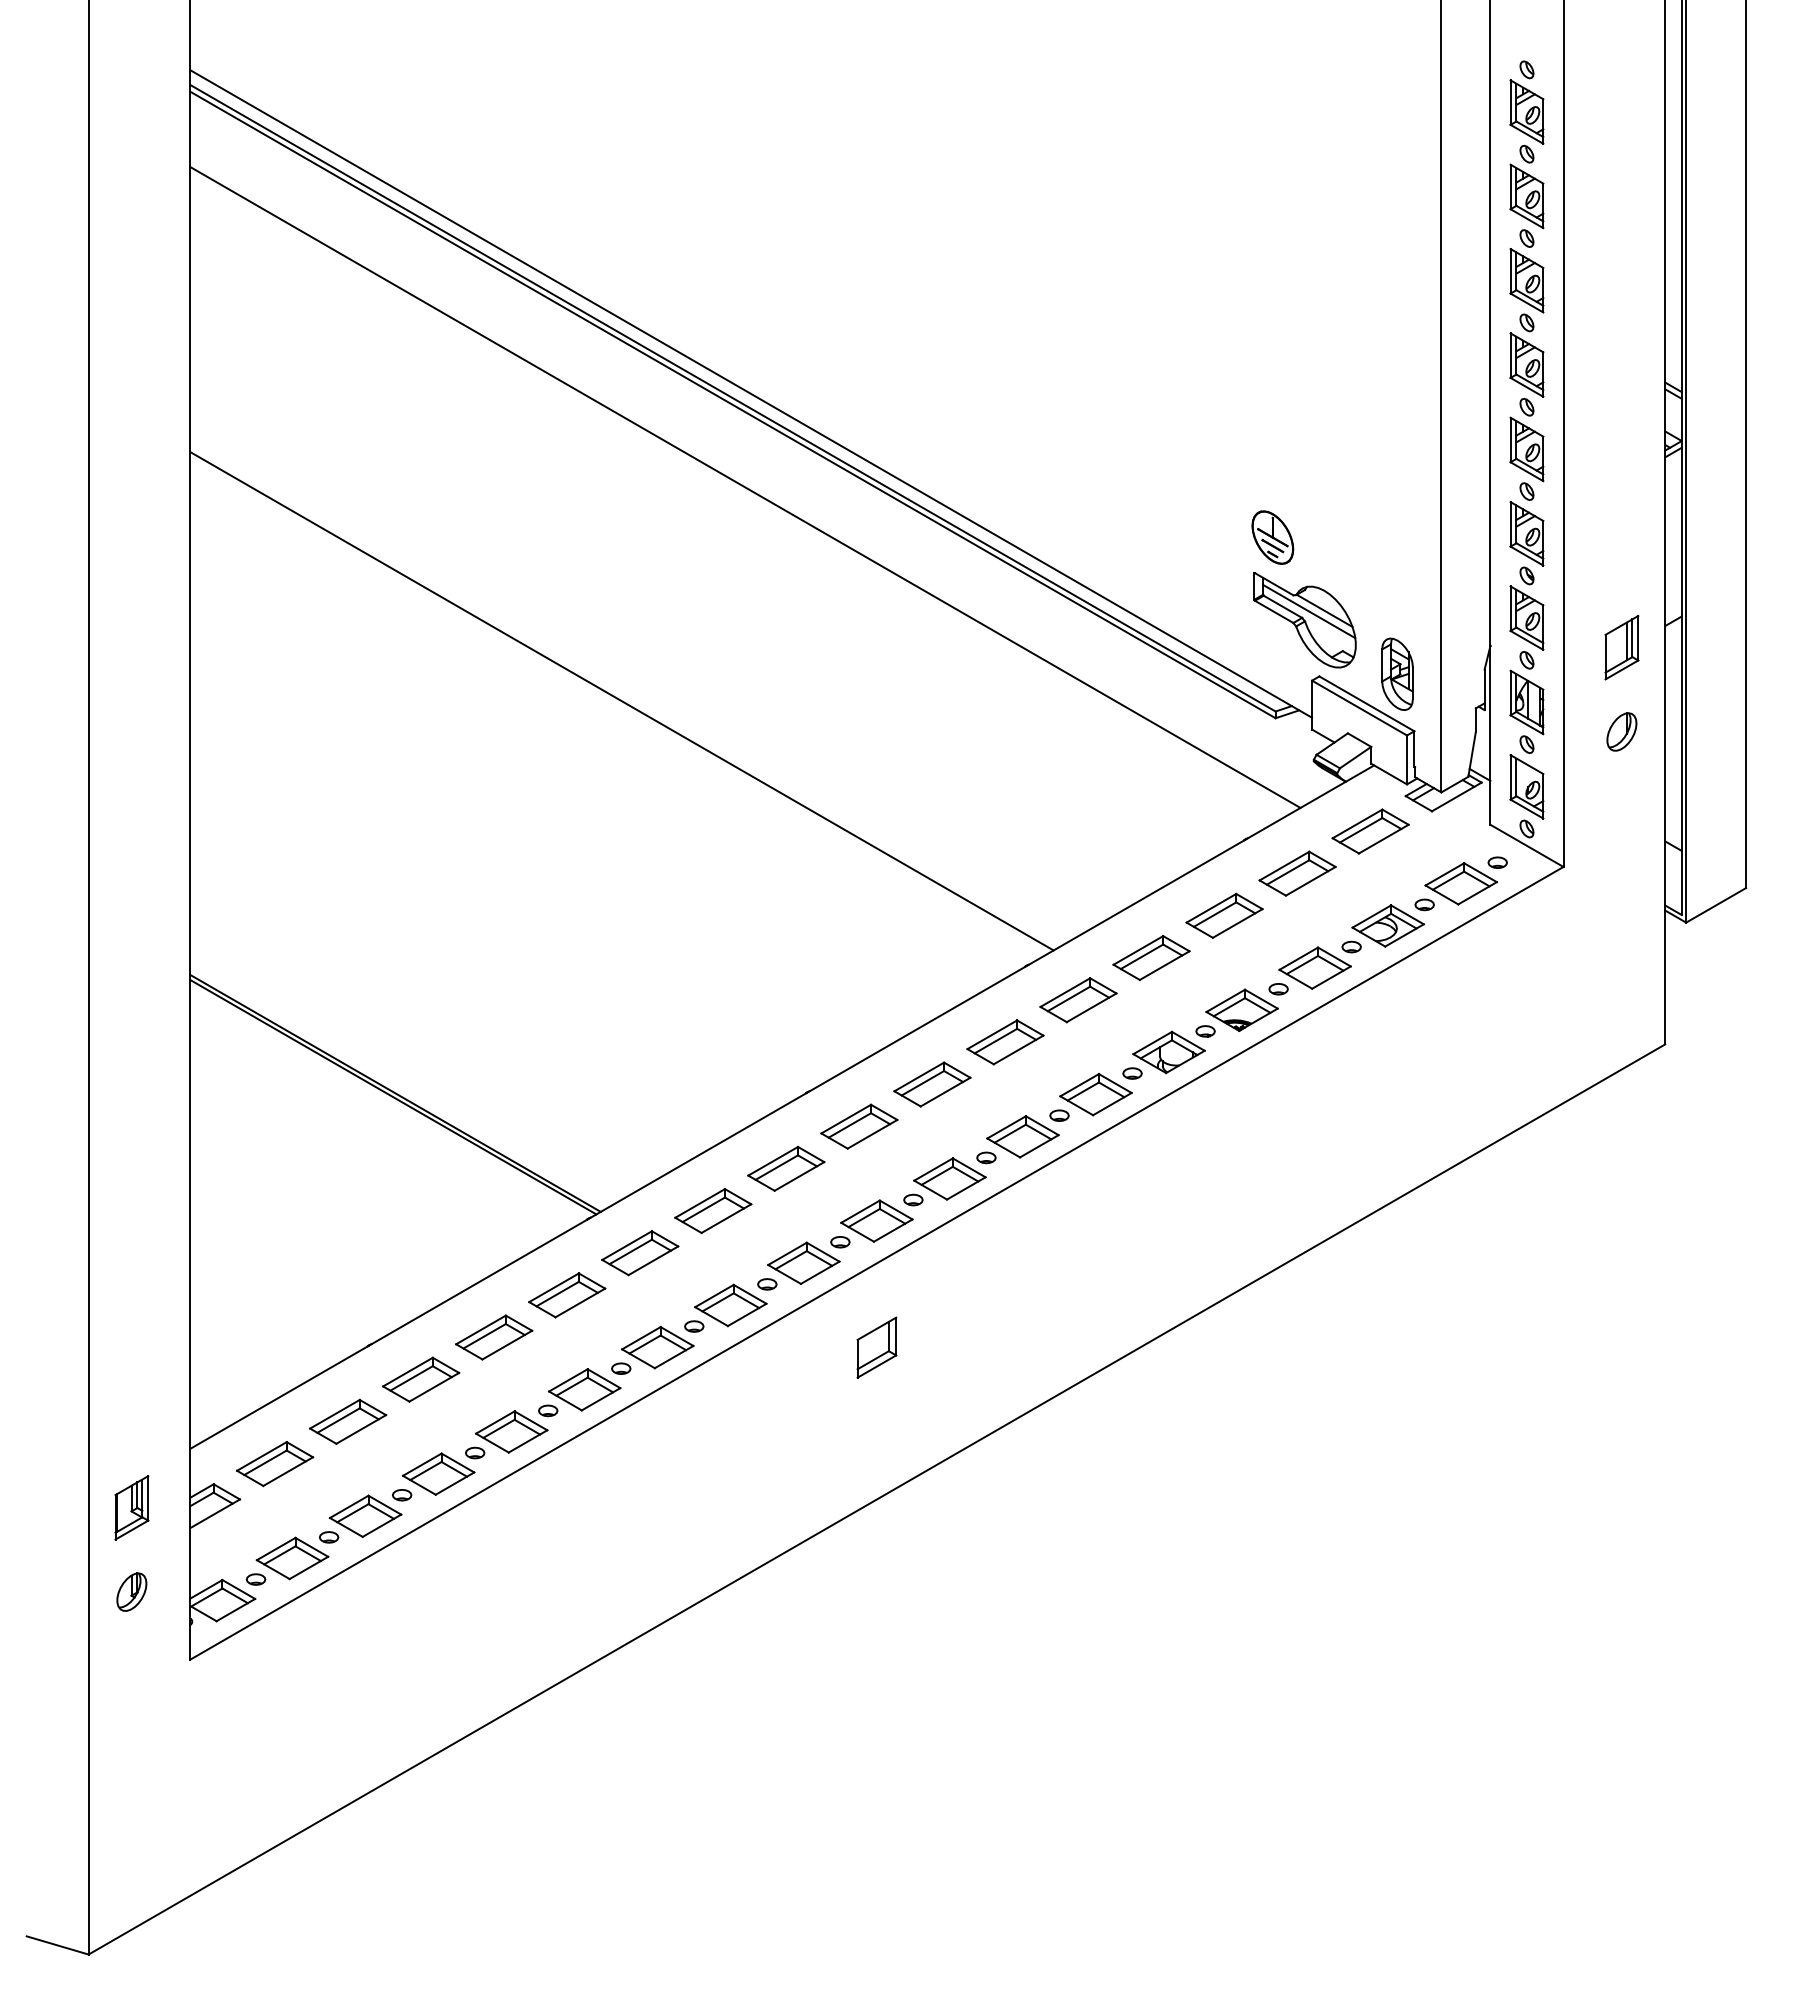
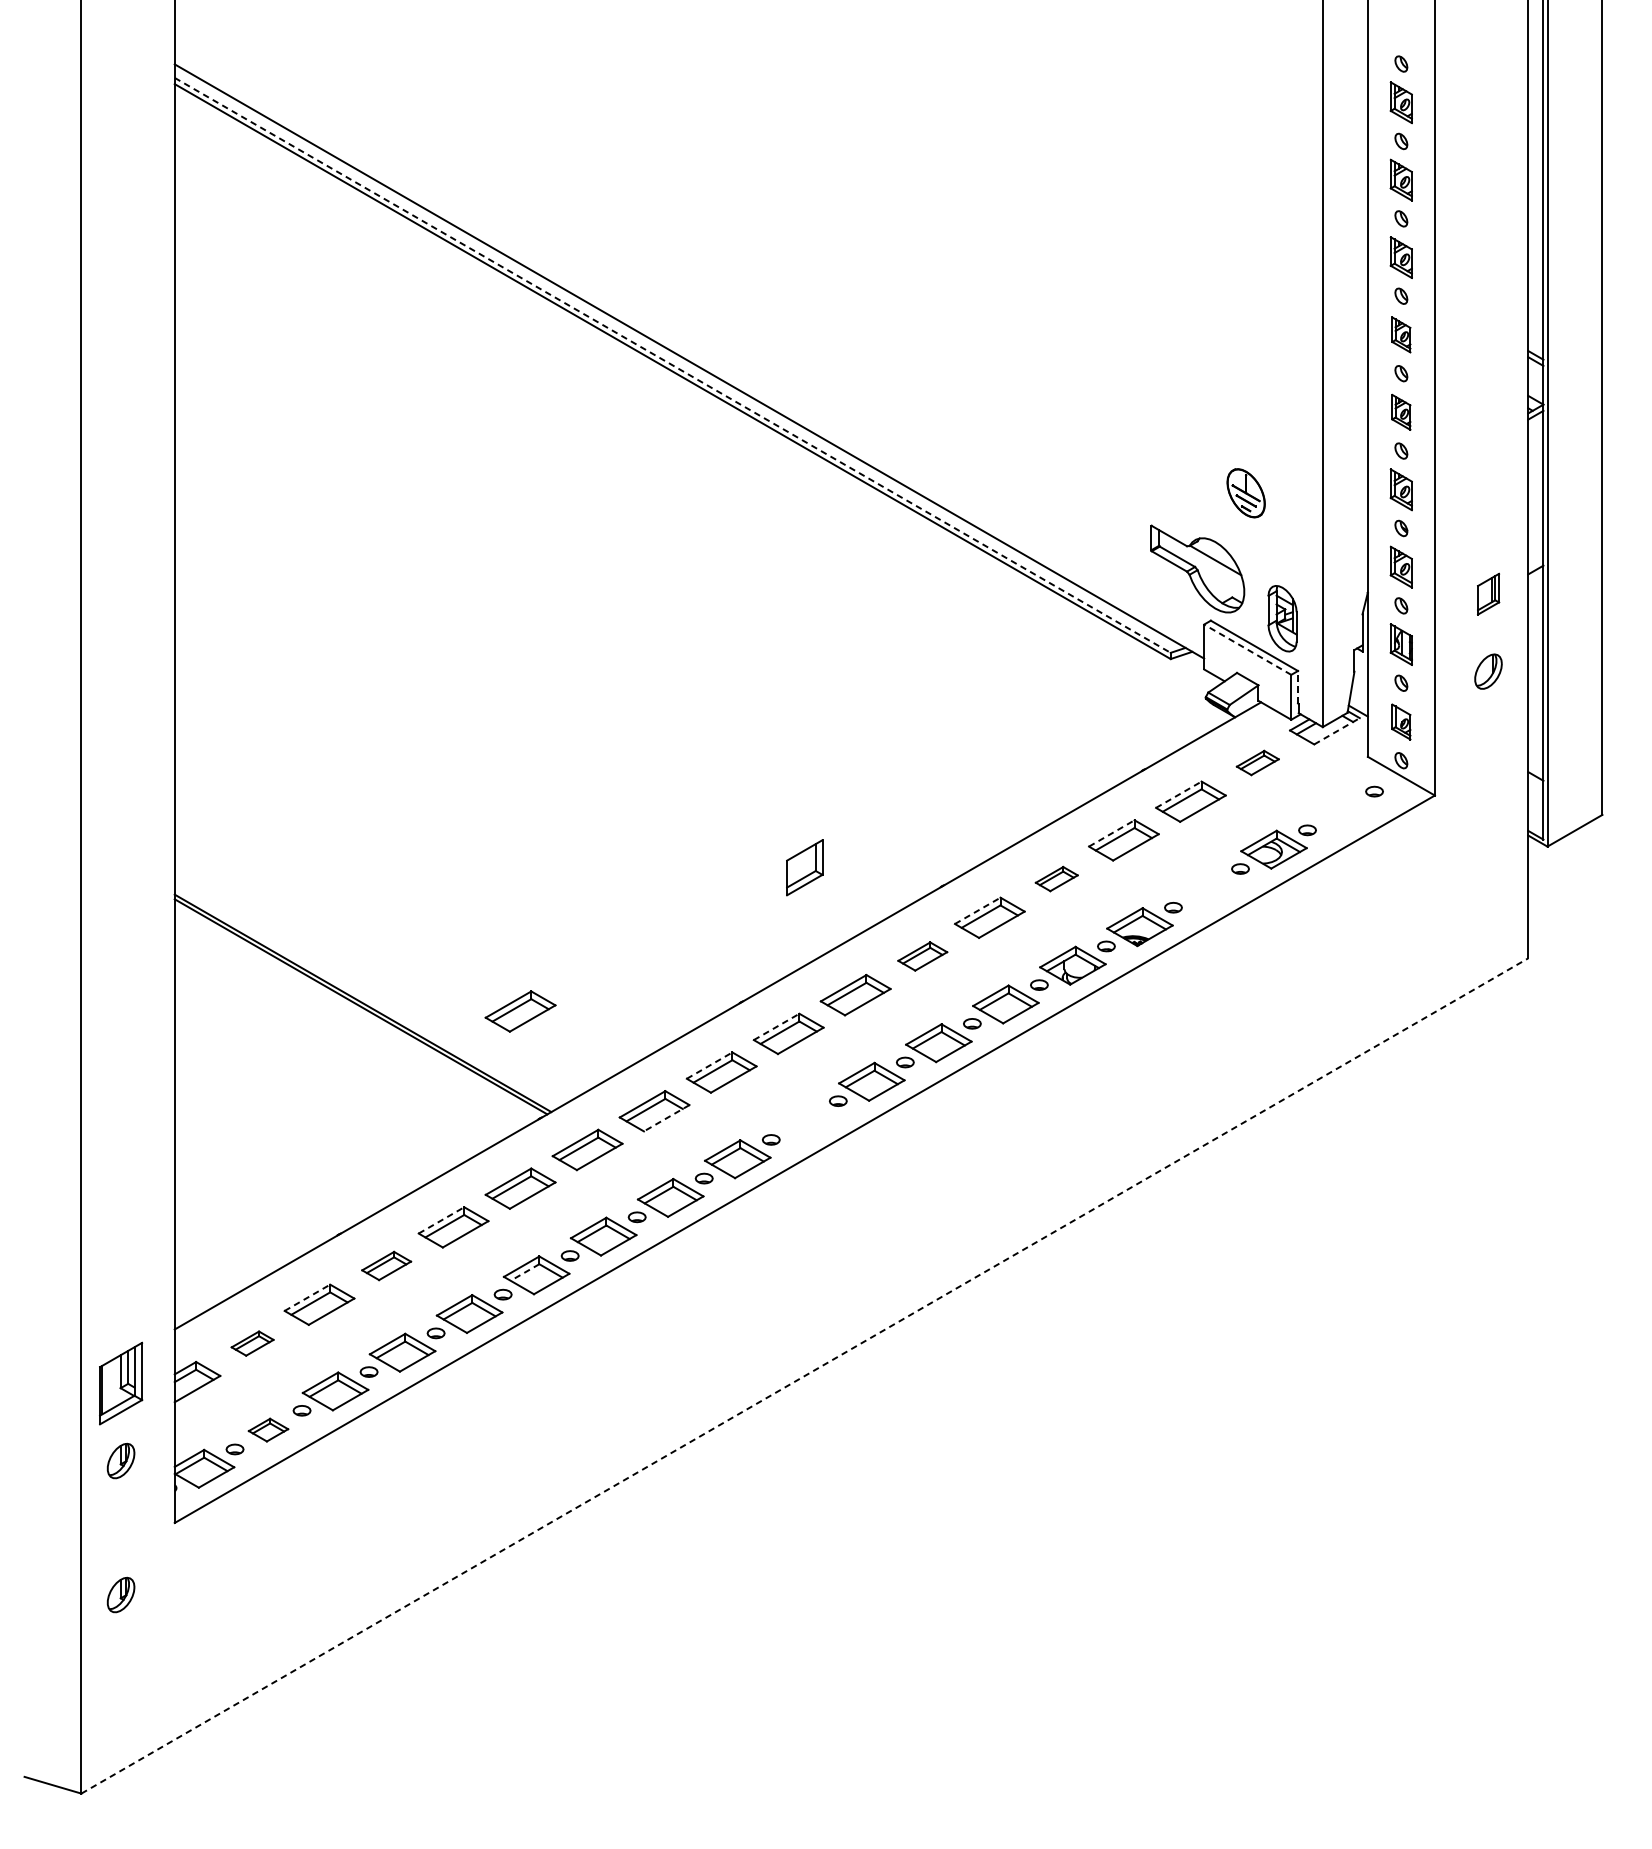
part: (1526, 111) -> (1400, 102), size x0.7
part: (1526, 196) -> (1400, 180), size x0.7
part: (1526, 280) -> (1400, 257), size x0.7
part: (1526, 364) -> (1400, 334), size x0.6
line: (732, 398) -> (672, 365), solid -> dashed
part: (1526, 449) -> (1400, 412), size x0.6
line: (745, 487) -> (684, 447), removed
part: (1526, 533) -> (1400, 489), size x0.7
part: (1272, 537) -> (1245, 493), moved
line: (1309, 611) -> (1201, 561), removed
part: (1526, 617) -> (1400, 566), size x0.7
part: (1621, 647) -> (1488, 594), size x0.7
line: (621, 701) -> (570, 643), removed
part: (1526, 702) -> (1400, 644), size x0.7
line: (1359, 708) -> (1247, 650), solid -> dashed
line: (1414, 748) -> (1298, 686), solid -> dashed
part: (1526, 786) -> (1400, 721), size x0.6
line: (1456, 796) -> (1336, 730), solid -> dashed
part: (1370, 831) -> (1257, 762), size x0.6
line: (1284, 866) -> (1178, 795), solid -> dashed
part: (1460, 883) -> (1340, 810), removed
line: (1211, 908) -> (1111, 833), solid -> dashed
part: (1151, 957) -> (1056, 878), size x0.6
part: (1314, 967) -> (1206, 887), removed
line: (1065, 992) -> (977, 910), solid -> dashed
part: (1005, 1042) -> (922, 956), size x0.7
part: (567, 1102) -> (520, 1011), added
line: (846, 1119) -> (776, 1027), solid -> dashed
line: (773, 1161) -> (709, 1065), solid -> dashed
line: (726, 1218) -> (666, 1118), solid -> dashed
part: (876, 1220) -> (804, 1119), removed
line: (481, 1329) -> (441, 1219), solid -> dashed
part: (876, 1347) -> (804, 867), moved
part: (421, 1379) -> (386, 1265), size x0.7
line: (571, 1386) -> (524, 1272), solid -> dashed
line: (334, 1414) -> (307, 1298), solid -> dashed
part: (275, 1464) -> (252, 1343), size x0.6
line: (877, 1499) -> (805, 1376), solid -> dashed
part: (131, 1507) -> (120, 1383), size x1.4
part: (292, 1558) -> (268, 1430), size x0.6
part: (131, 1737) -> (120, 1594), added

